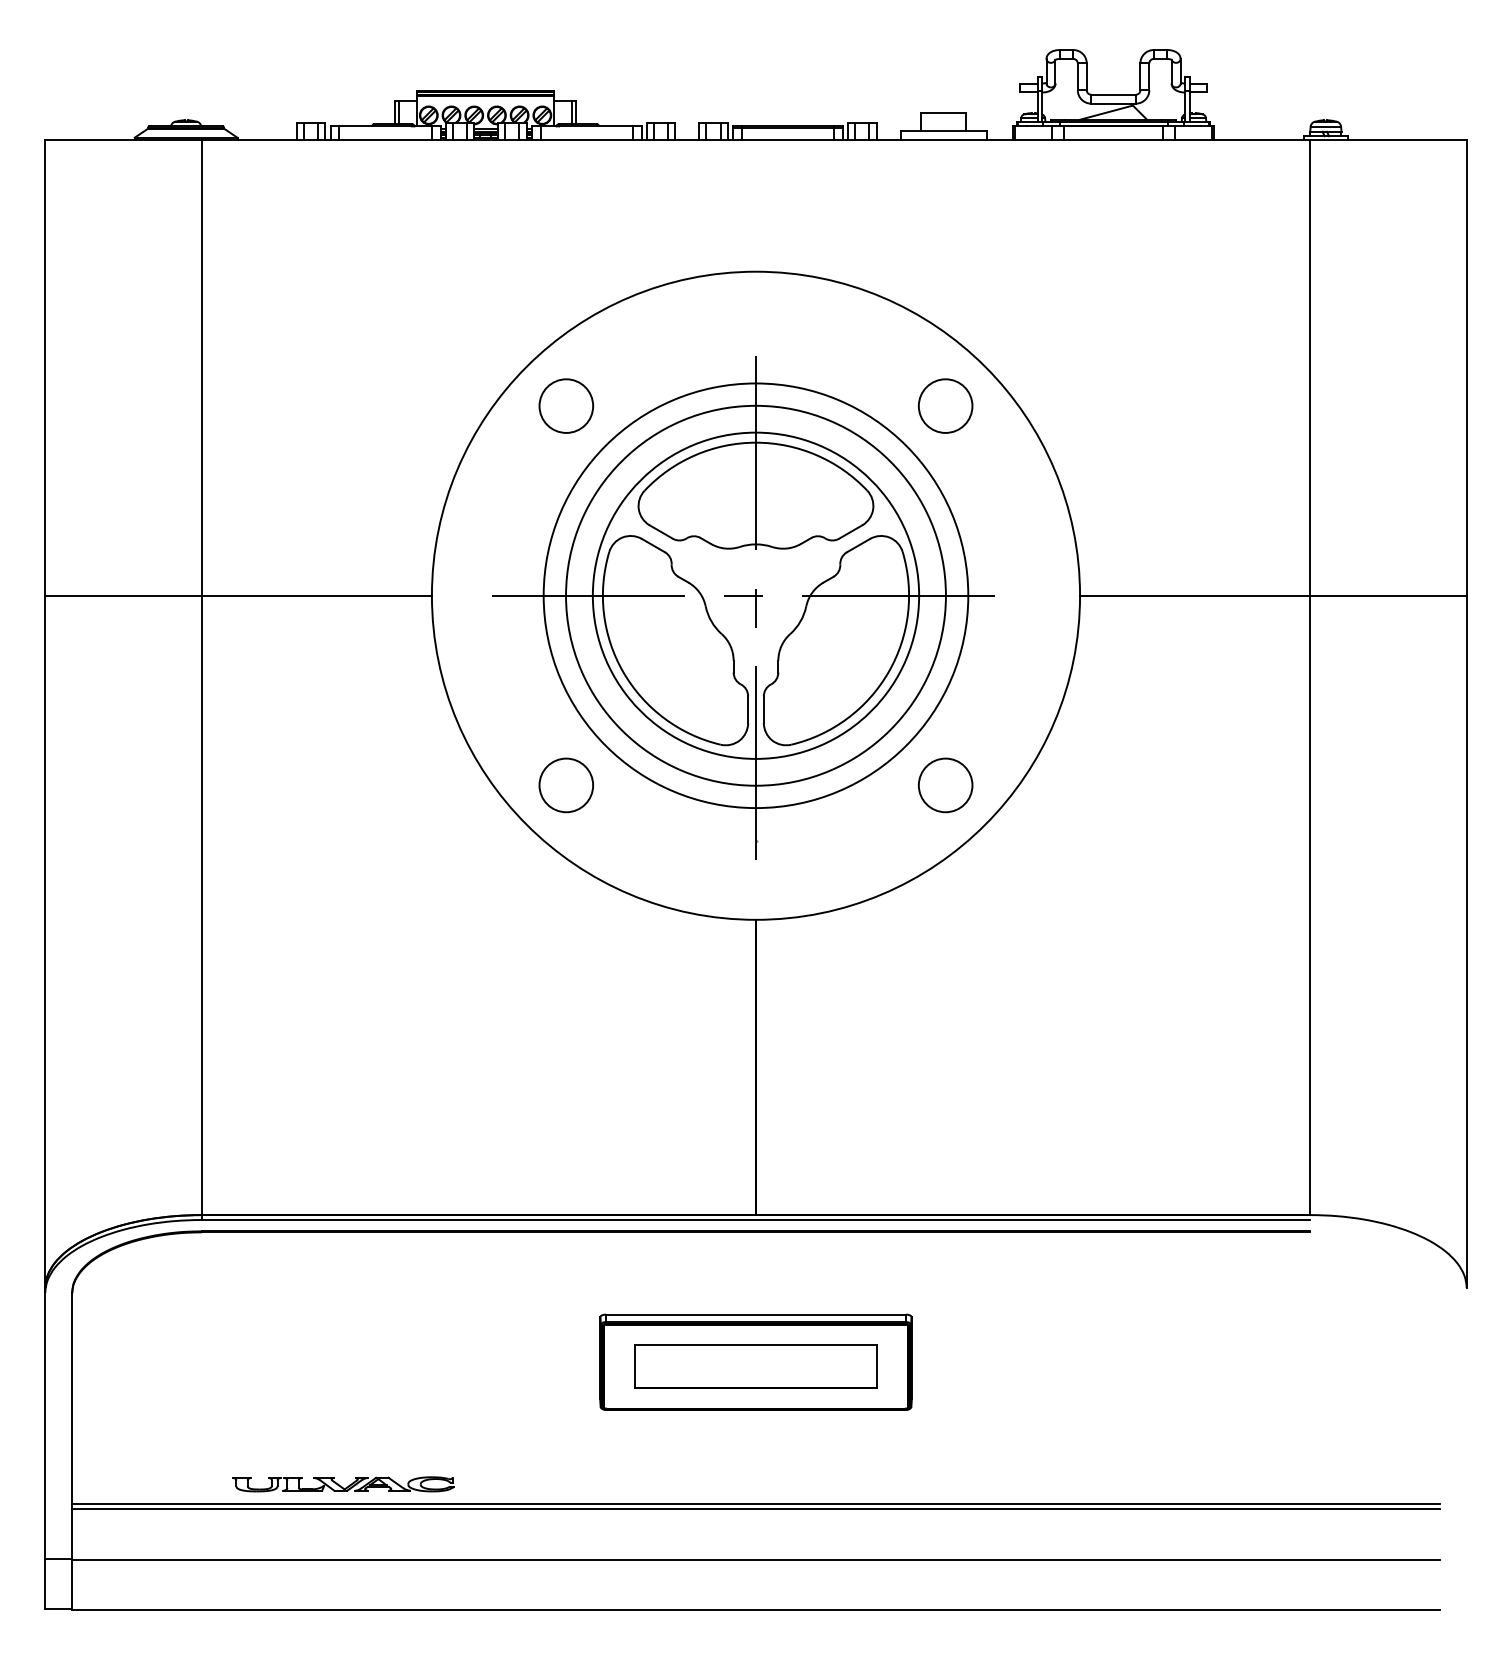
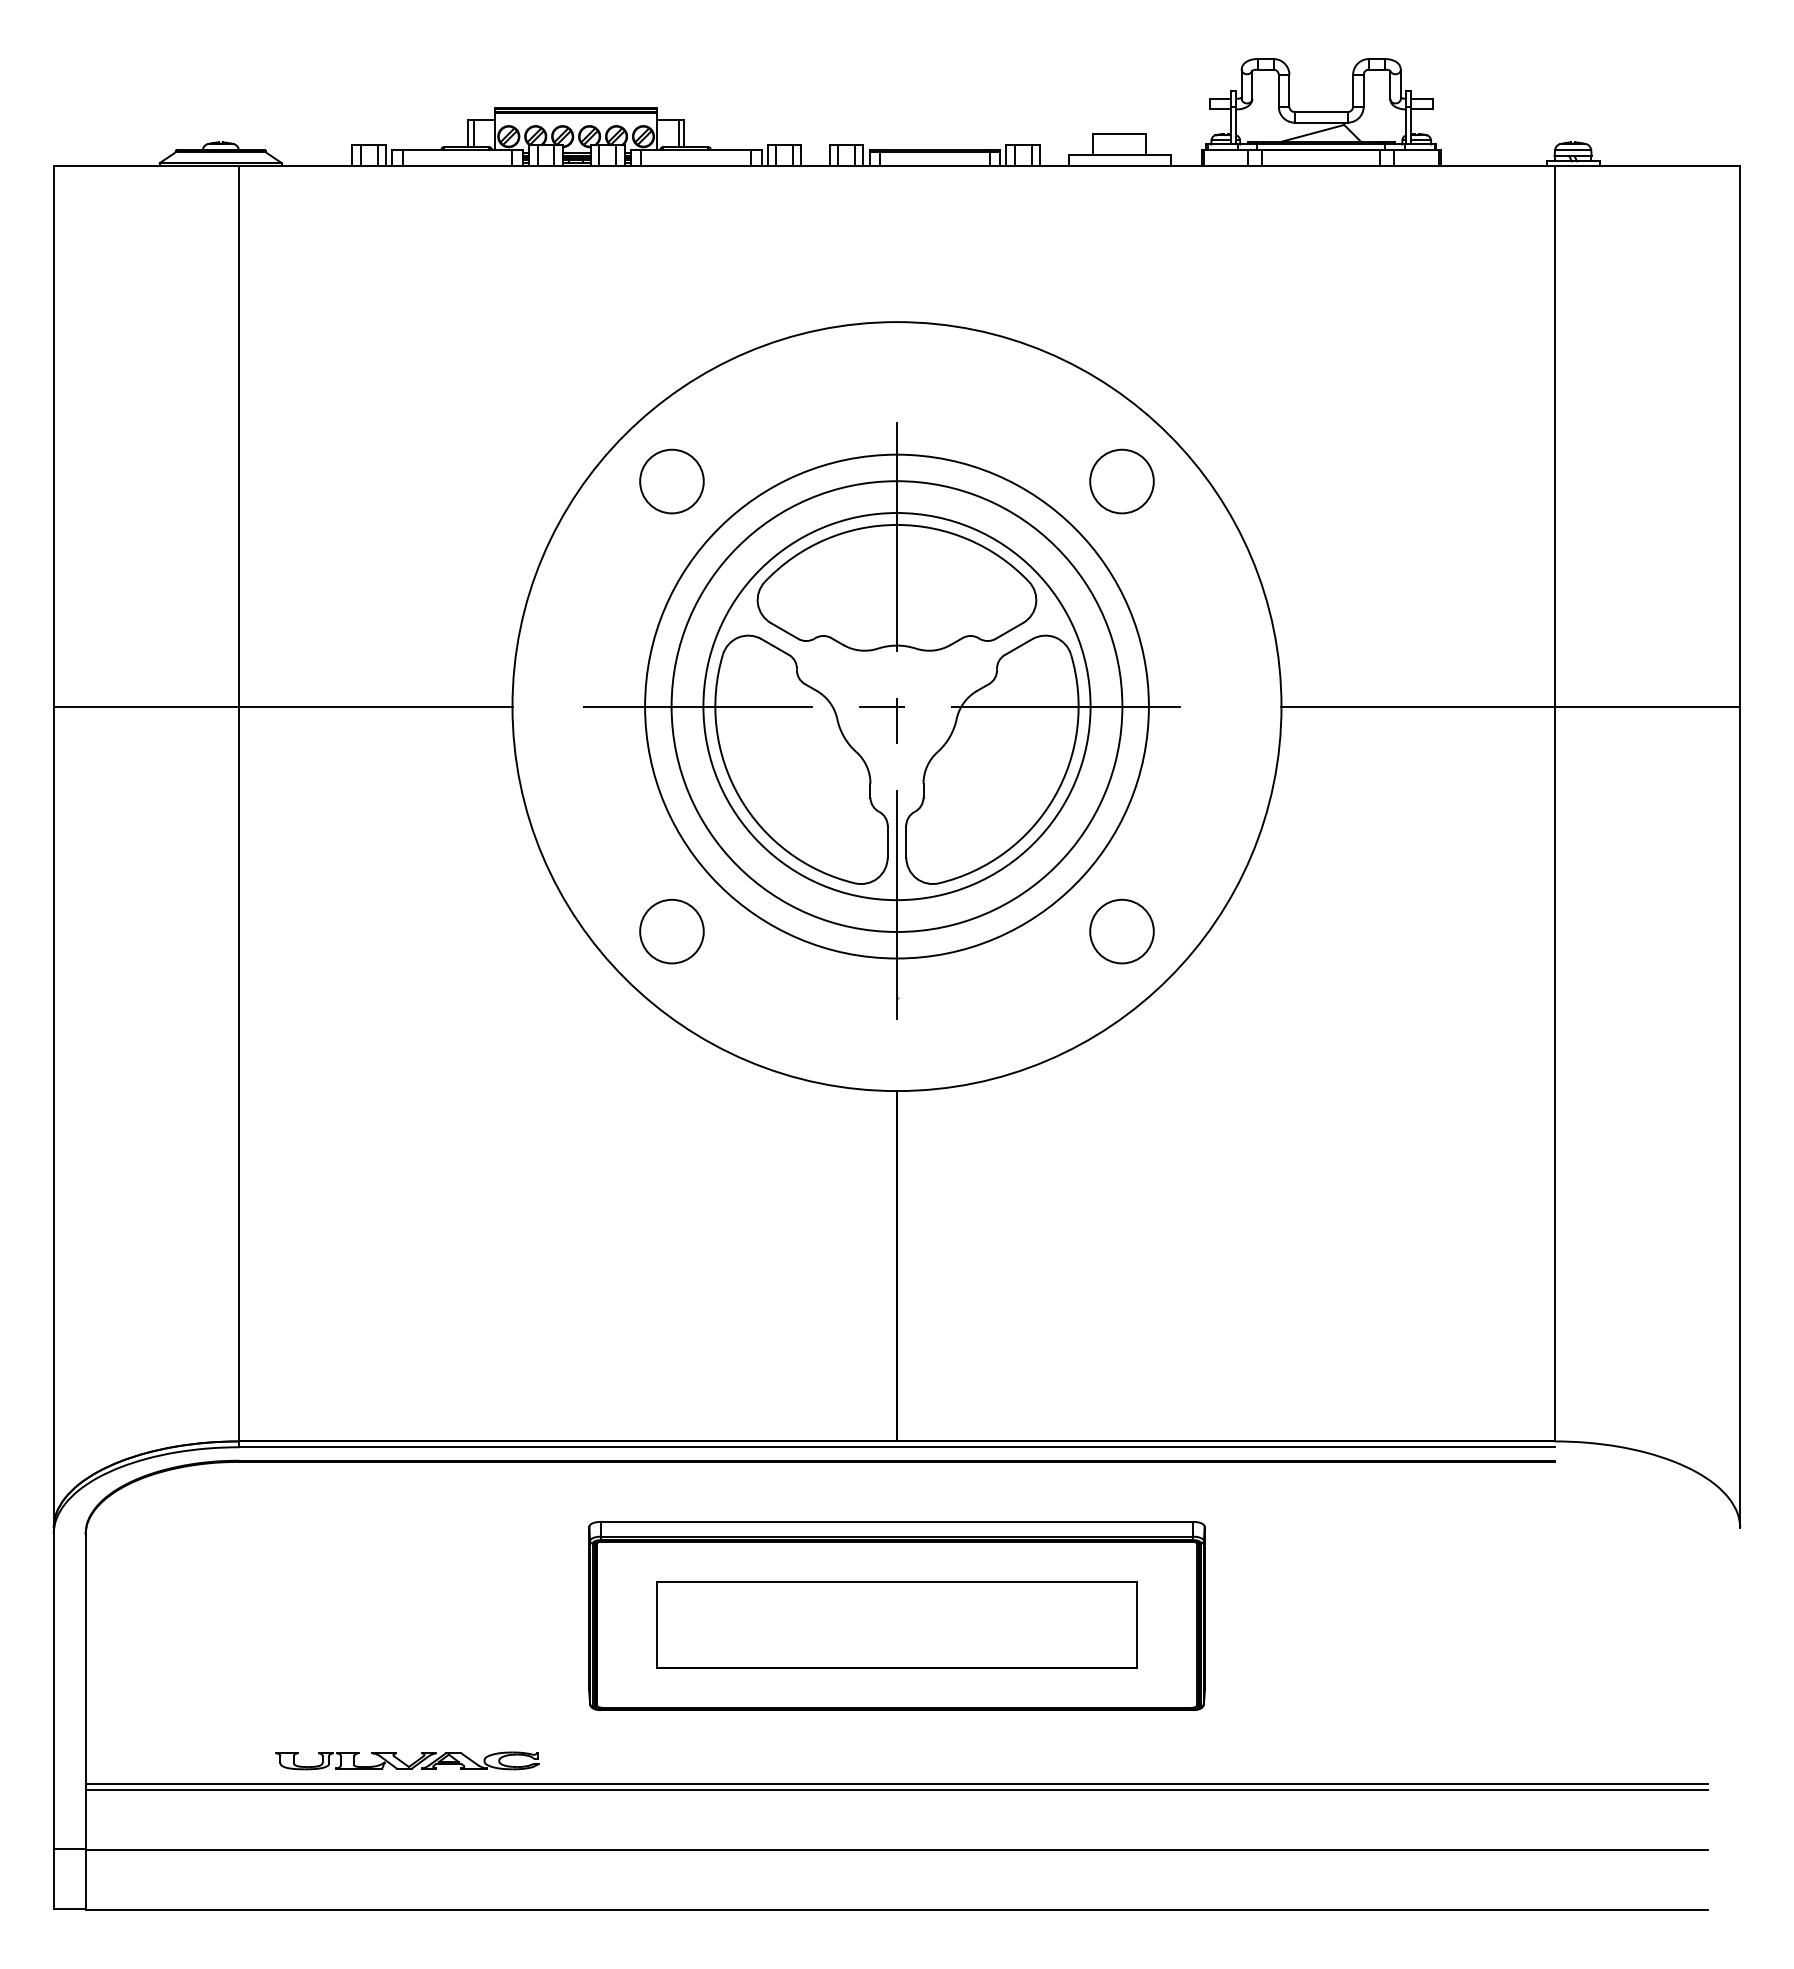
part: (755, 1361) -> (896, 1615), size x1.67

